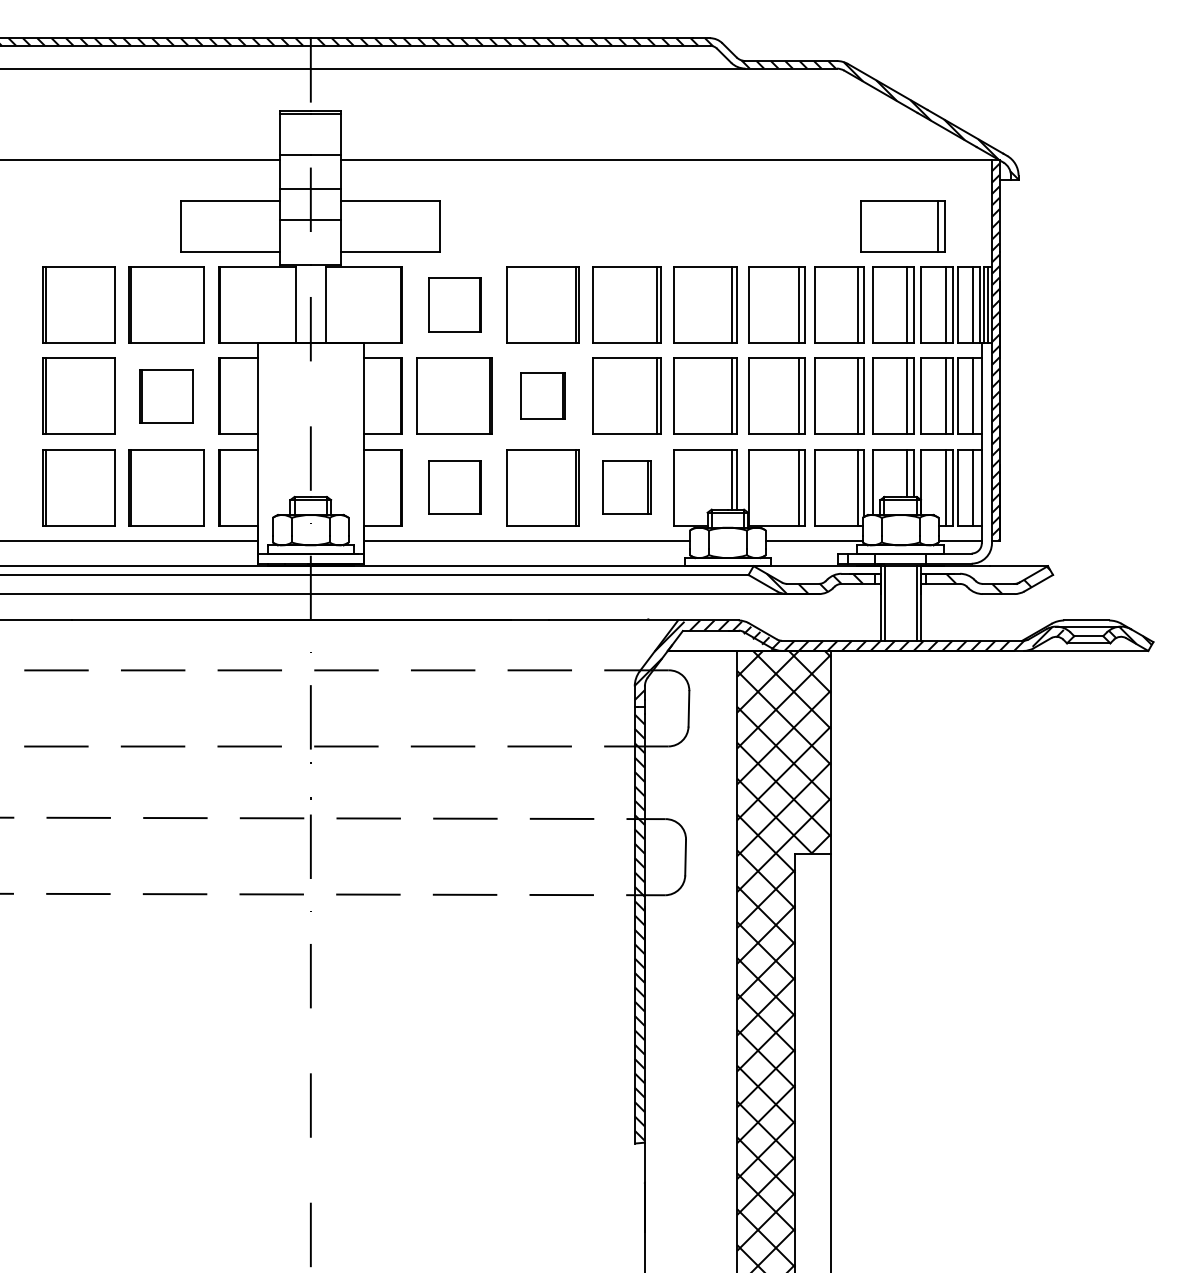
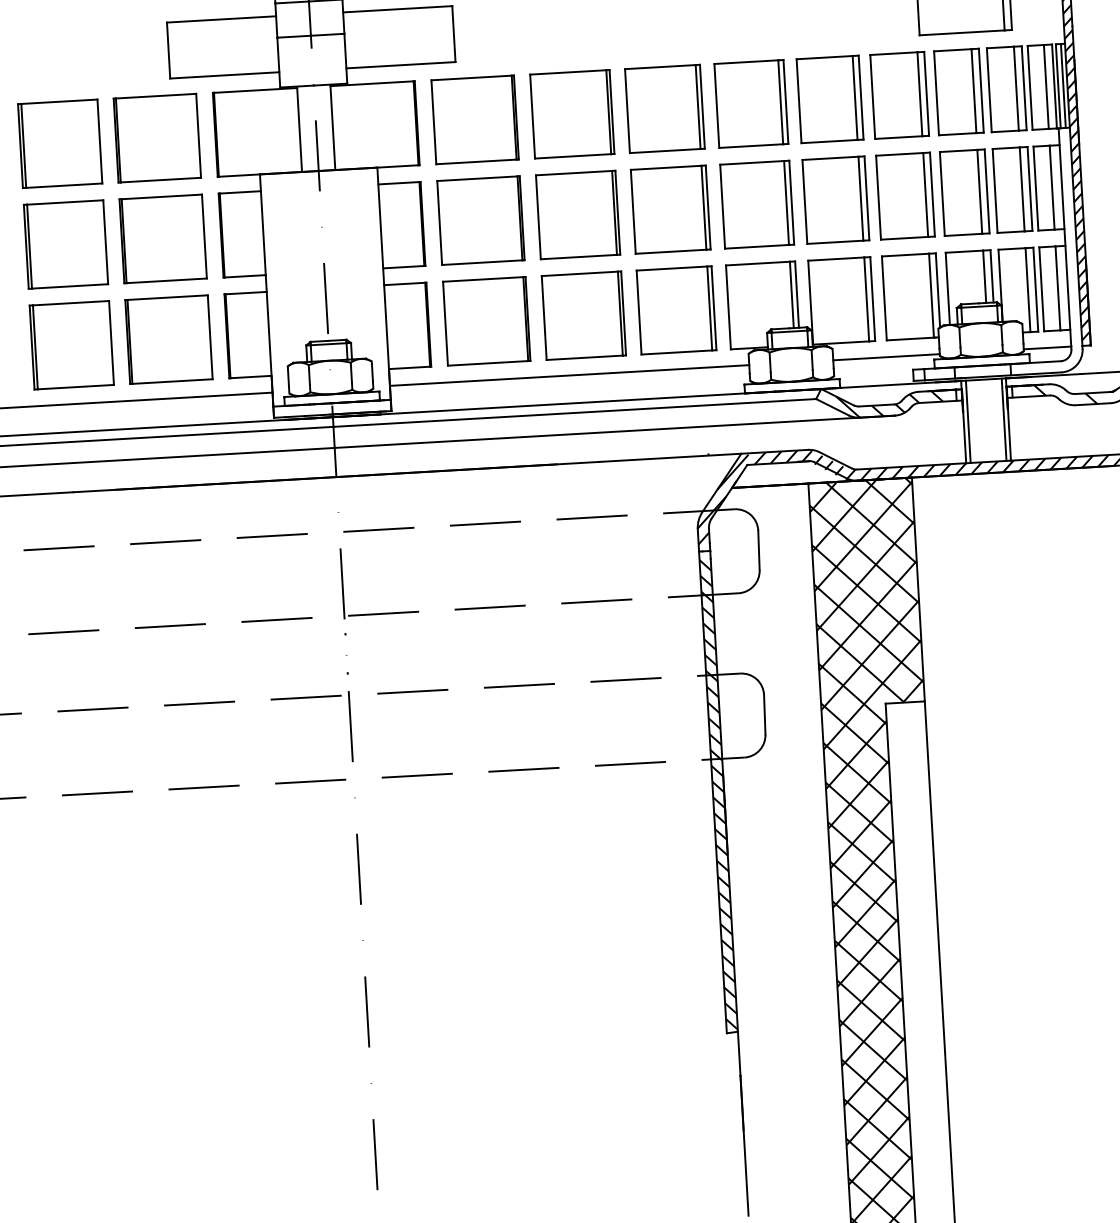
part: (454, 304) -> (474, 119), size x1.43
part: (166, 395) -> (162, 238), size x1.43
part: (542, 395) -> (577, 214), size x1.67
part: (454, 487) -> (486, 321), size x1.43
part: (626, 487) -> (676, 310), size x1.43

